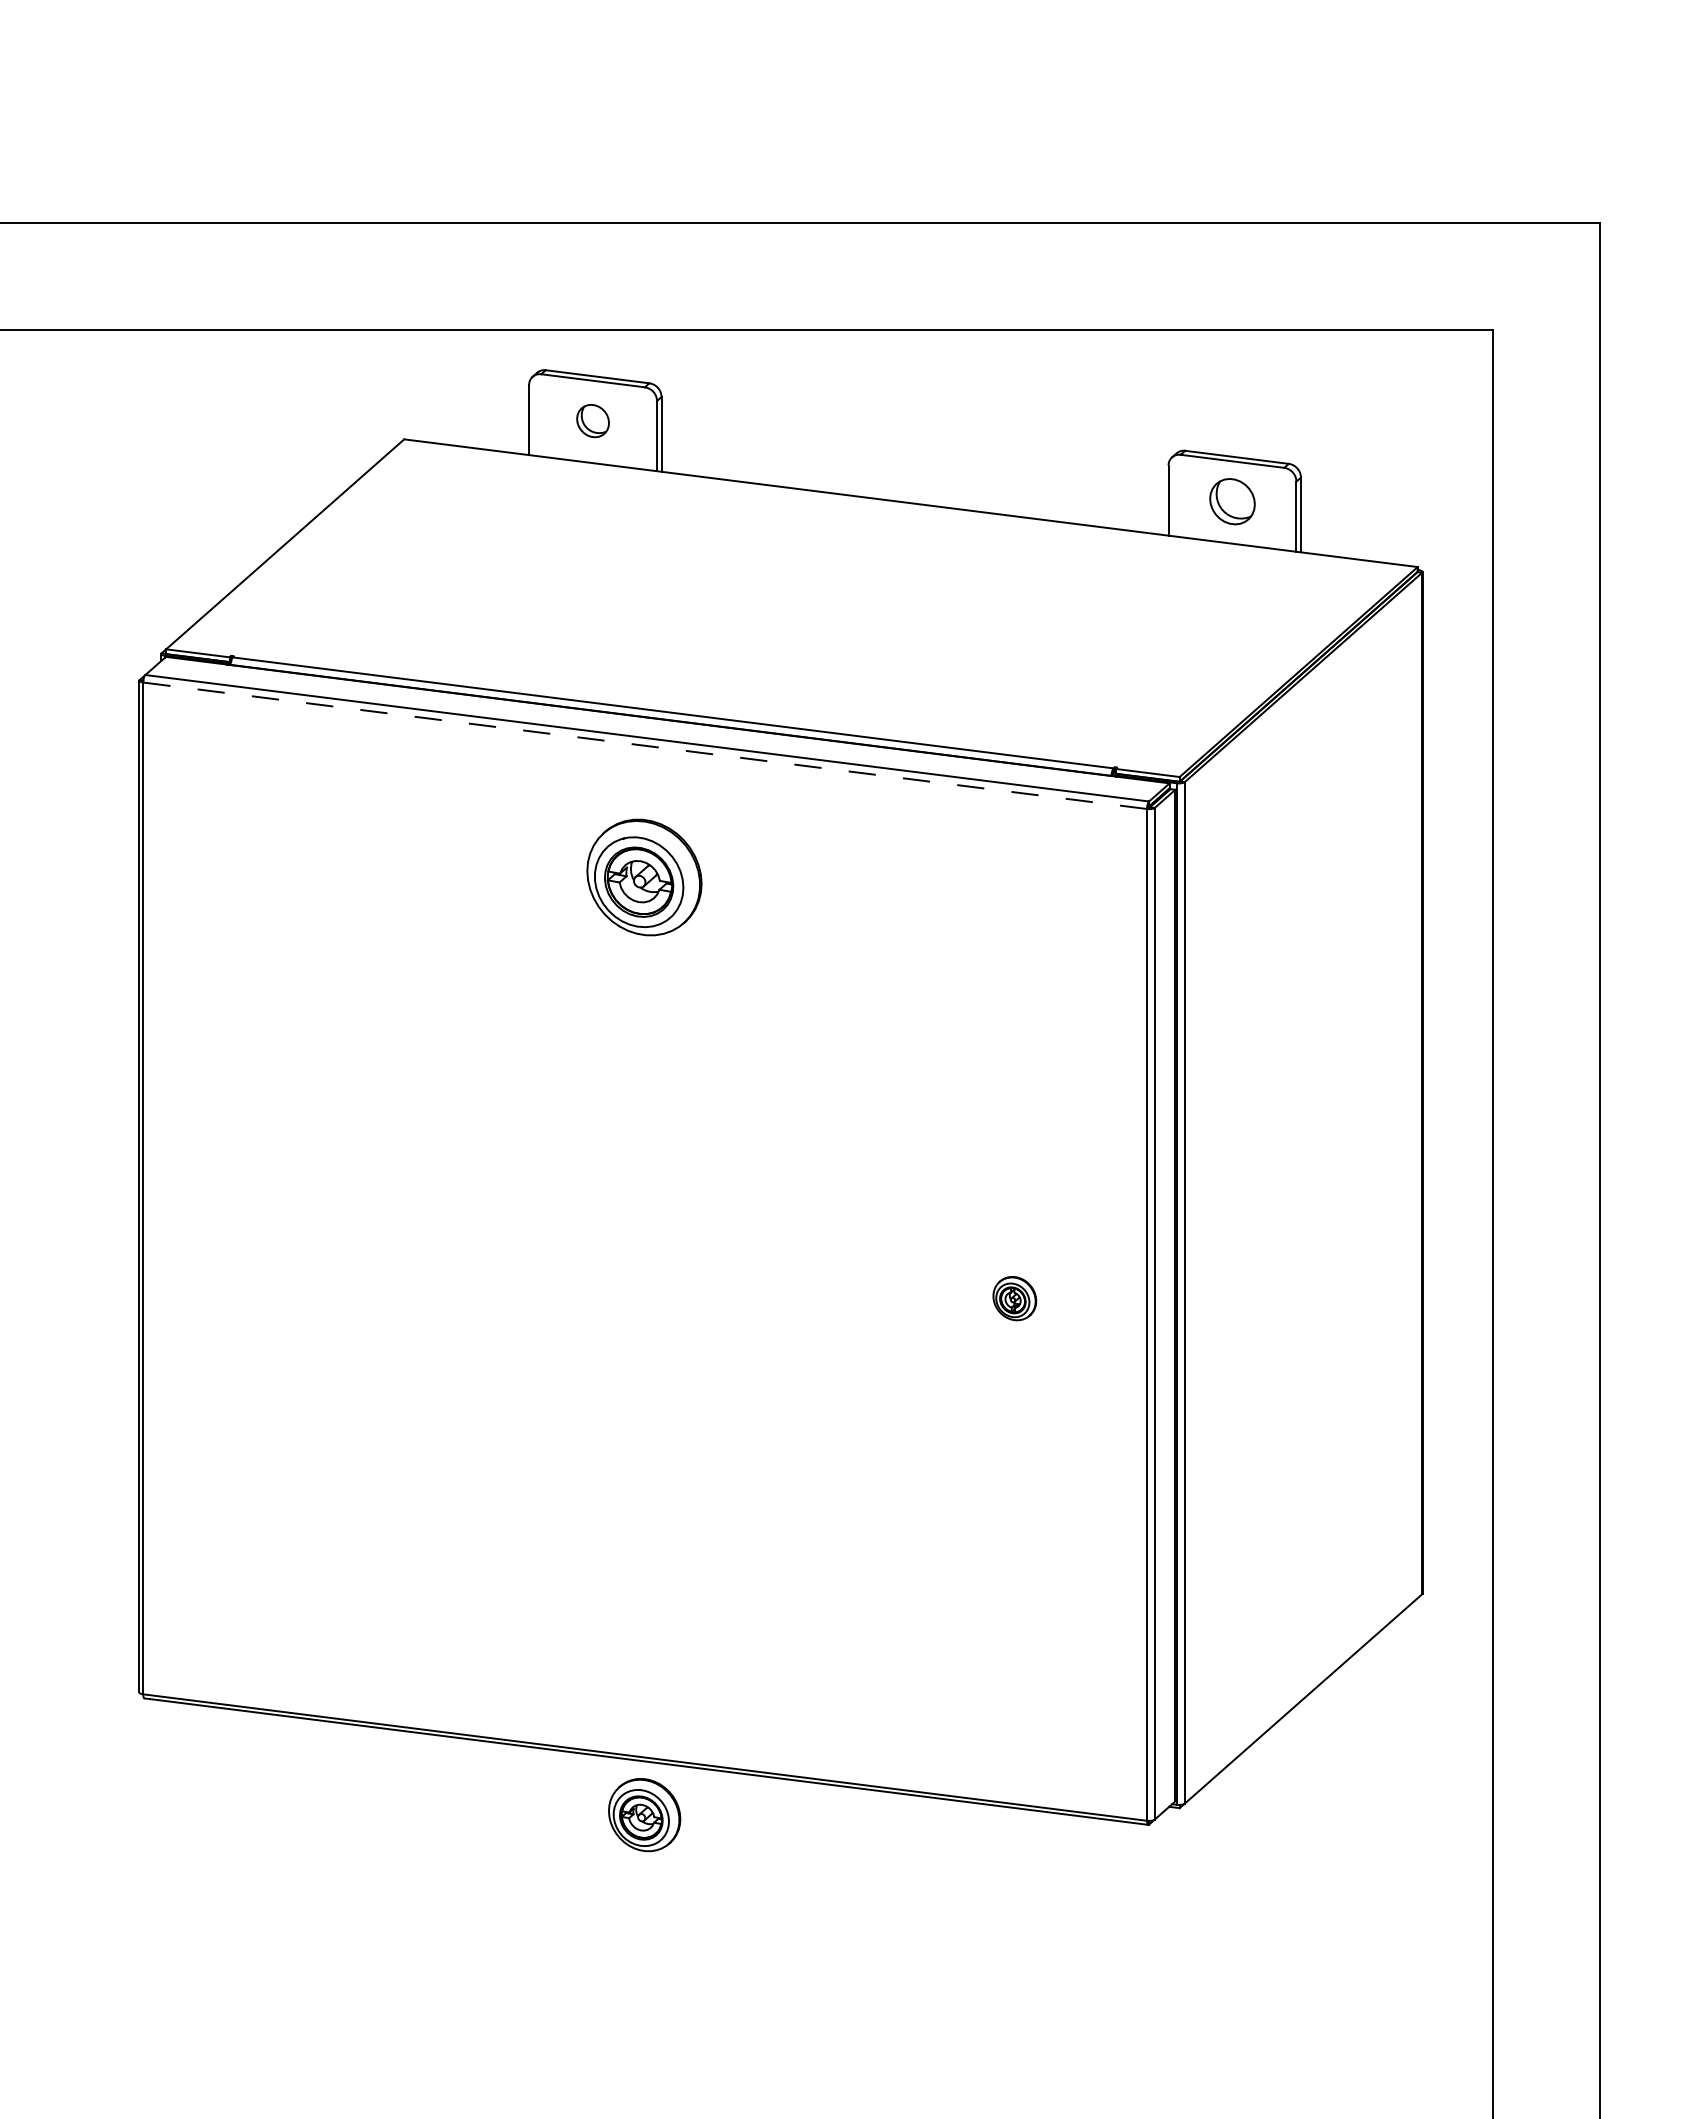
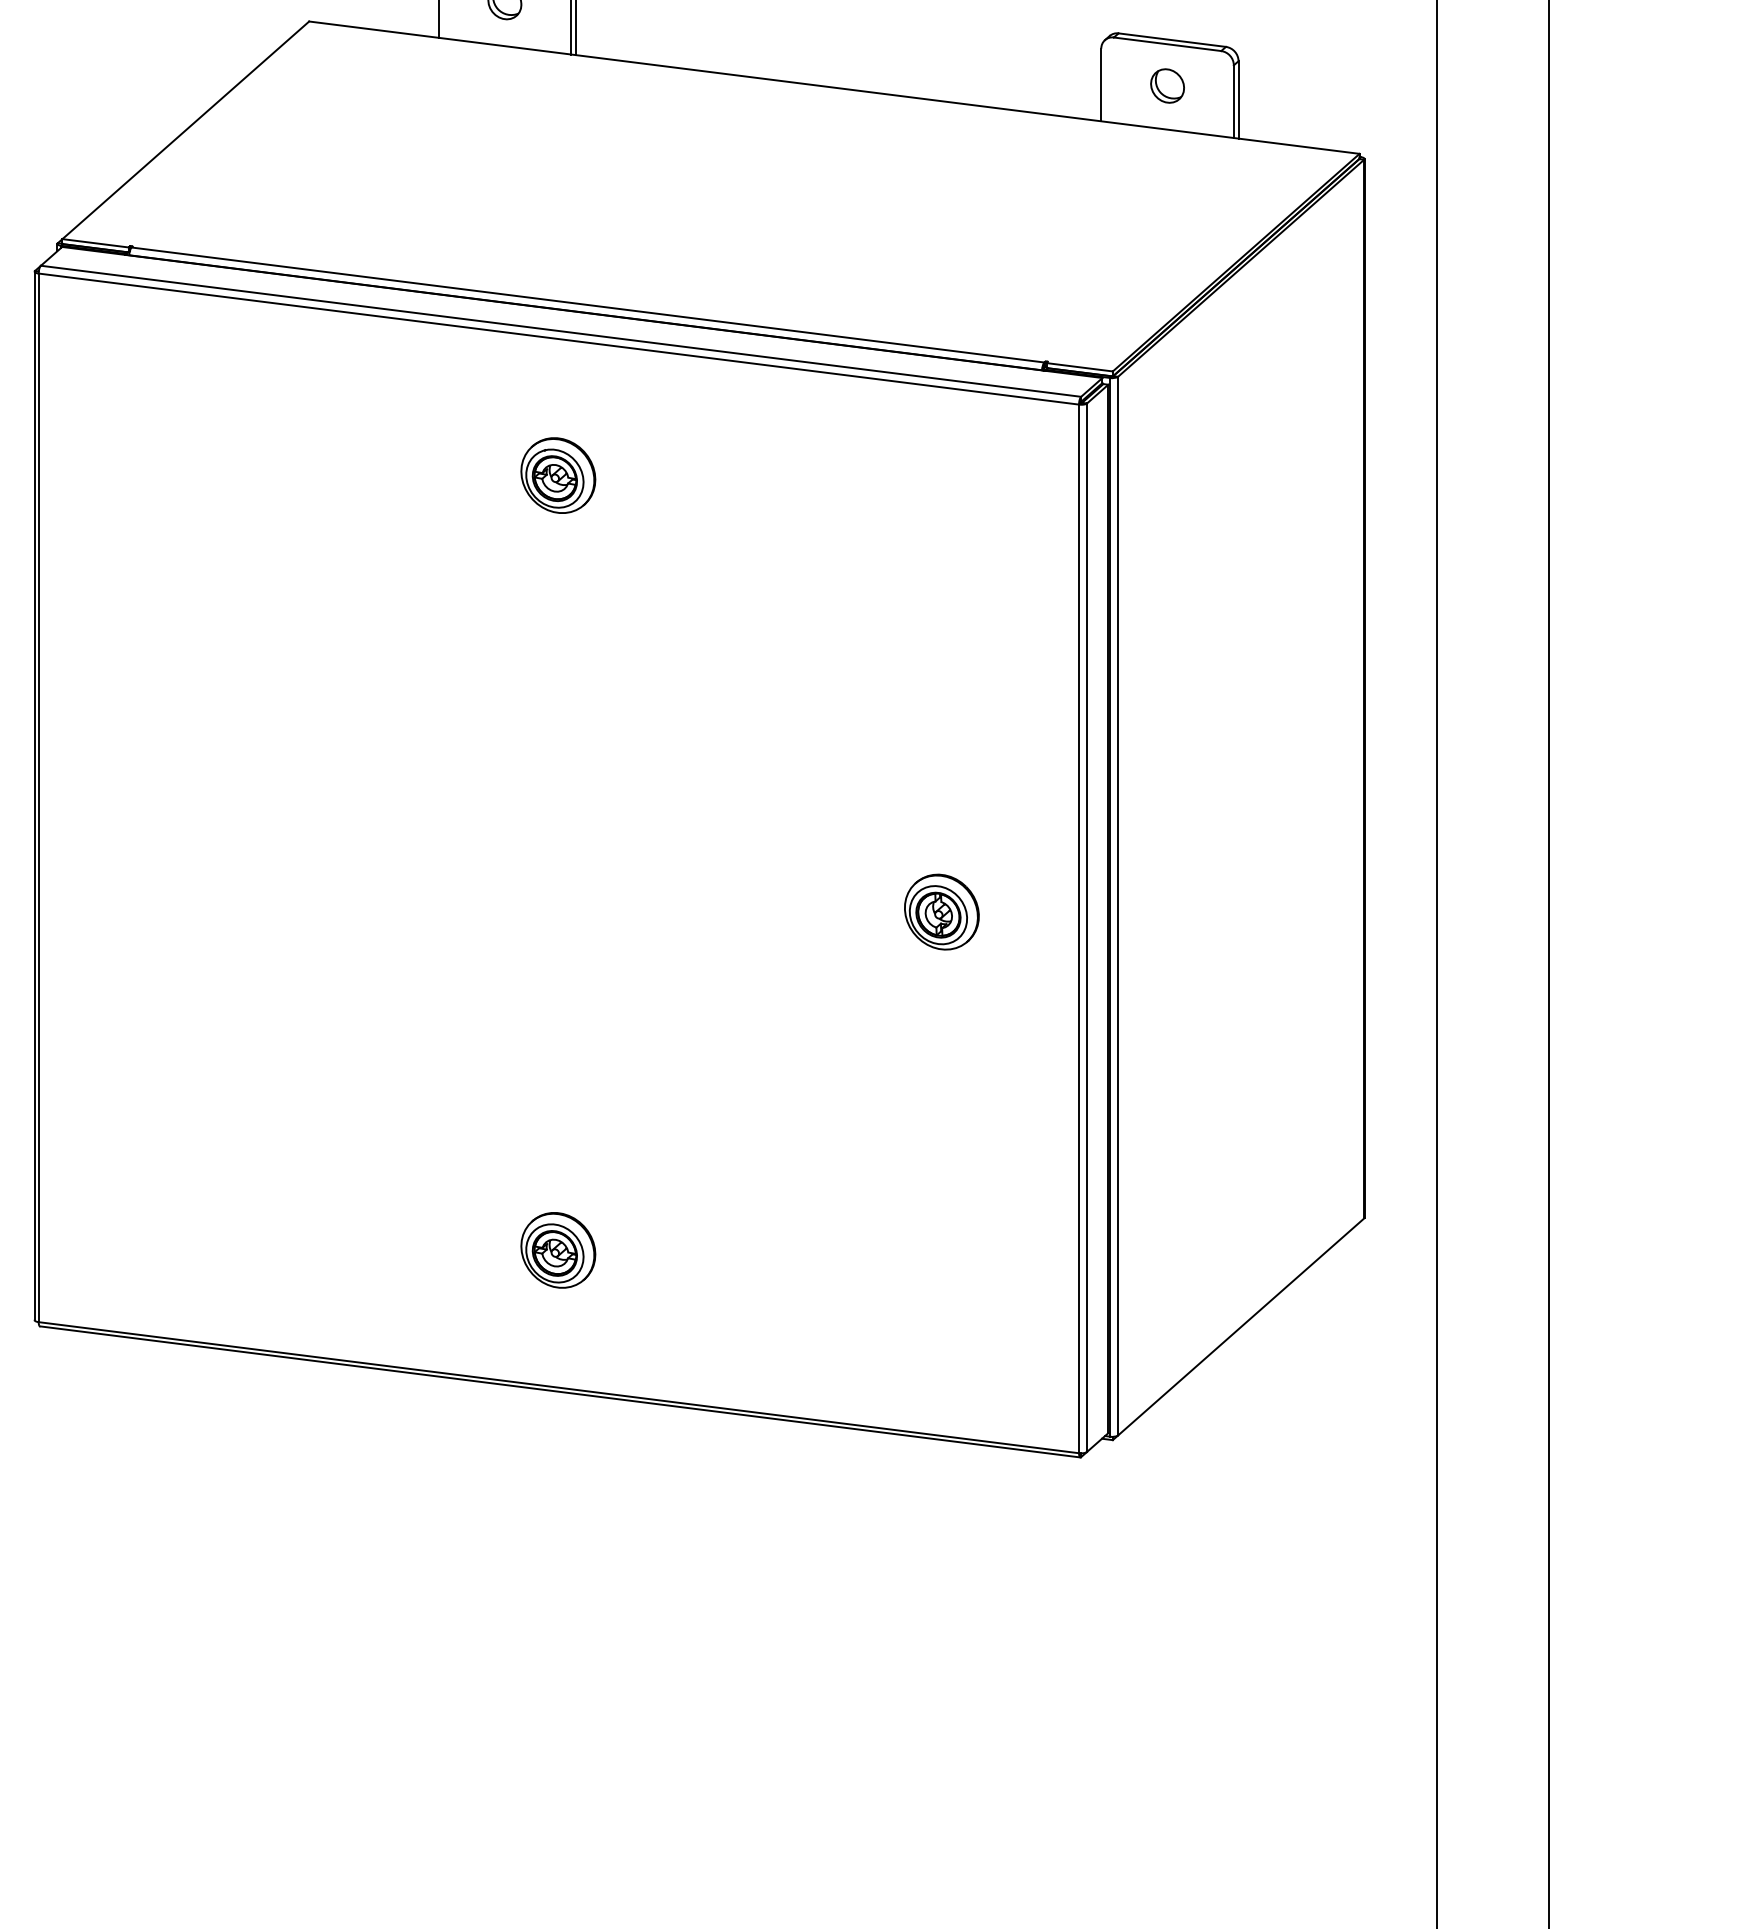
part: (1232, 501) -> (1167, 85), size x0.71
line: (645, 745) -> (559, 338), dashed -> solid
part: (644, 877) -> (558, 475), size x0.62
part: (1014, 1298) -> (941, 911), size x1.67
part: (644, 1815) -> (558, 1250), moved

